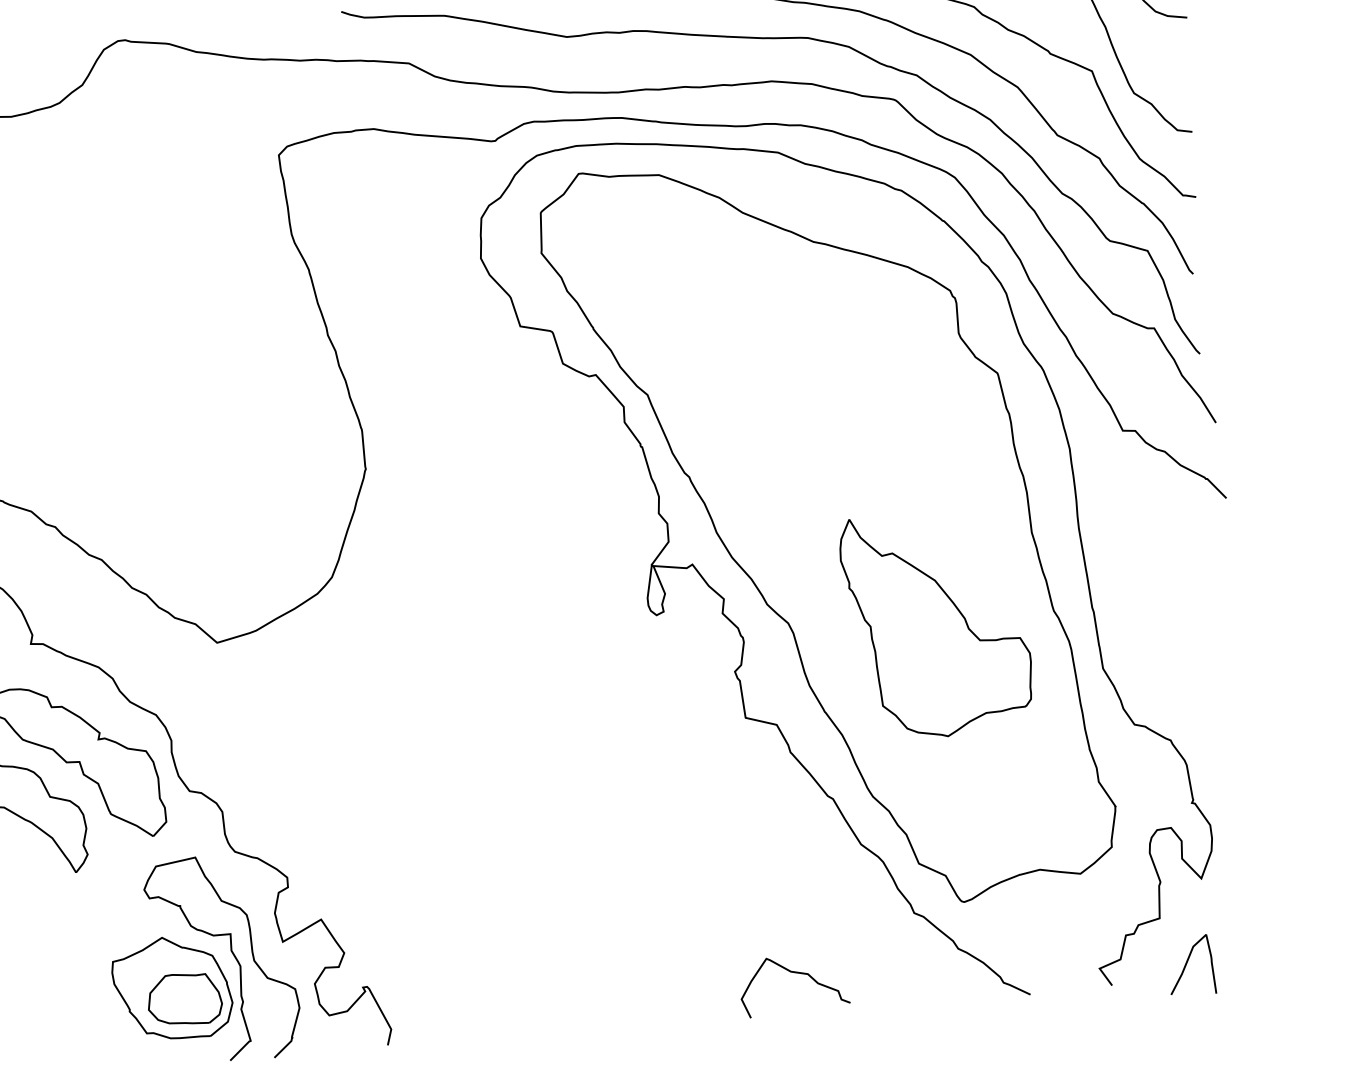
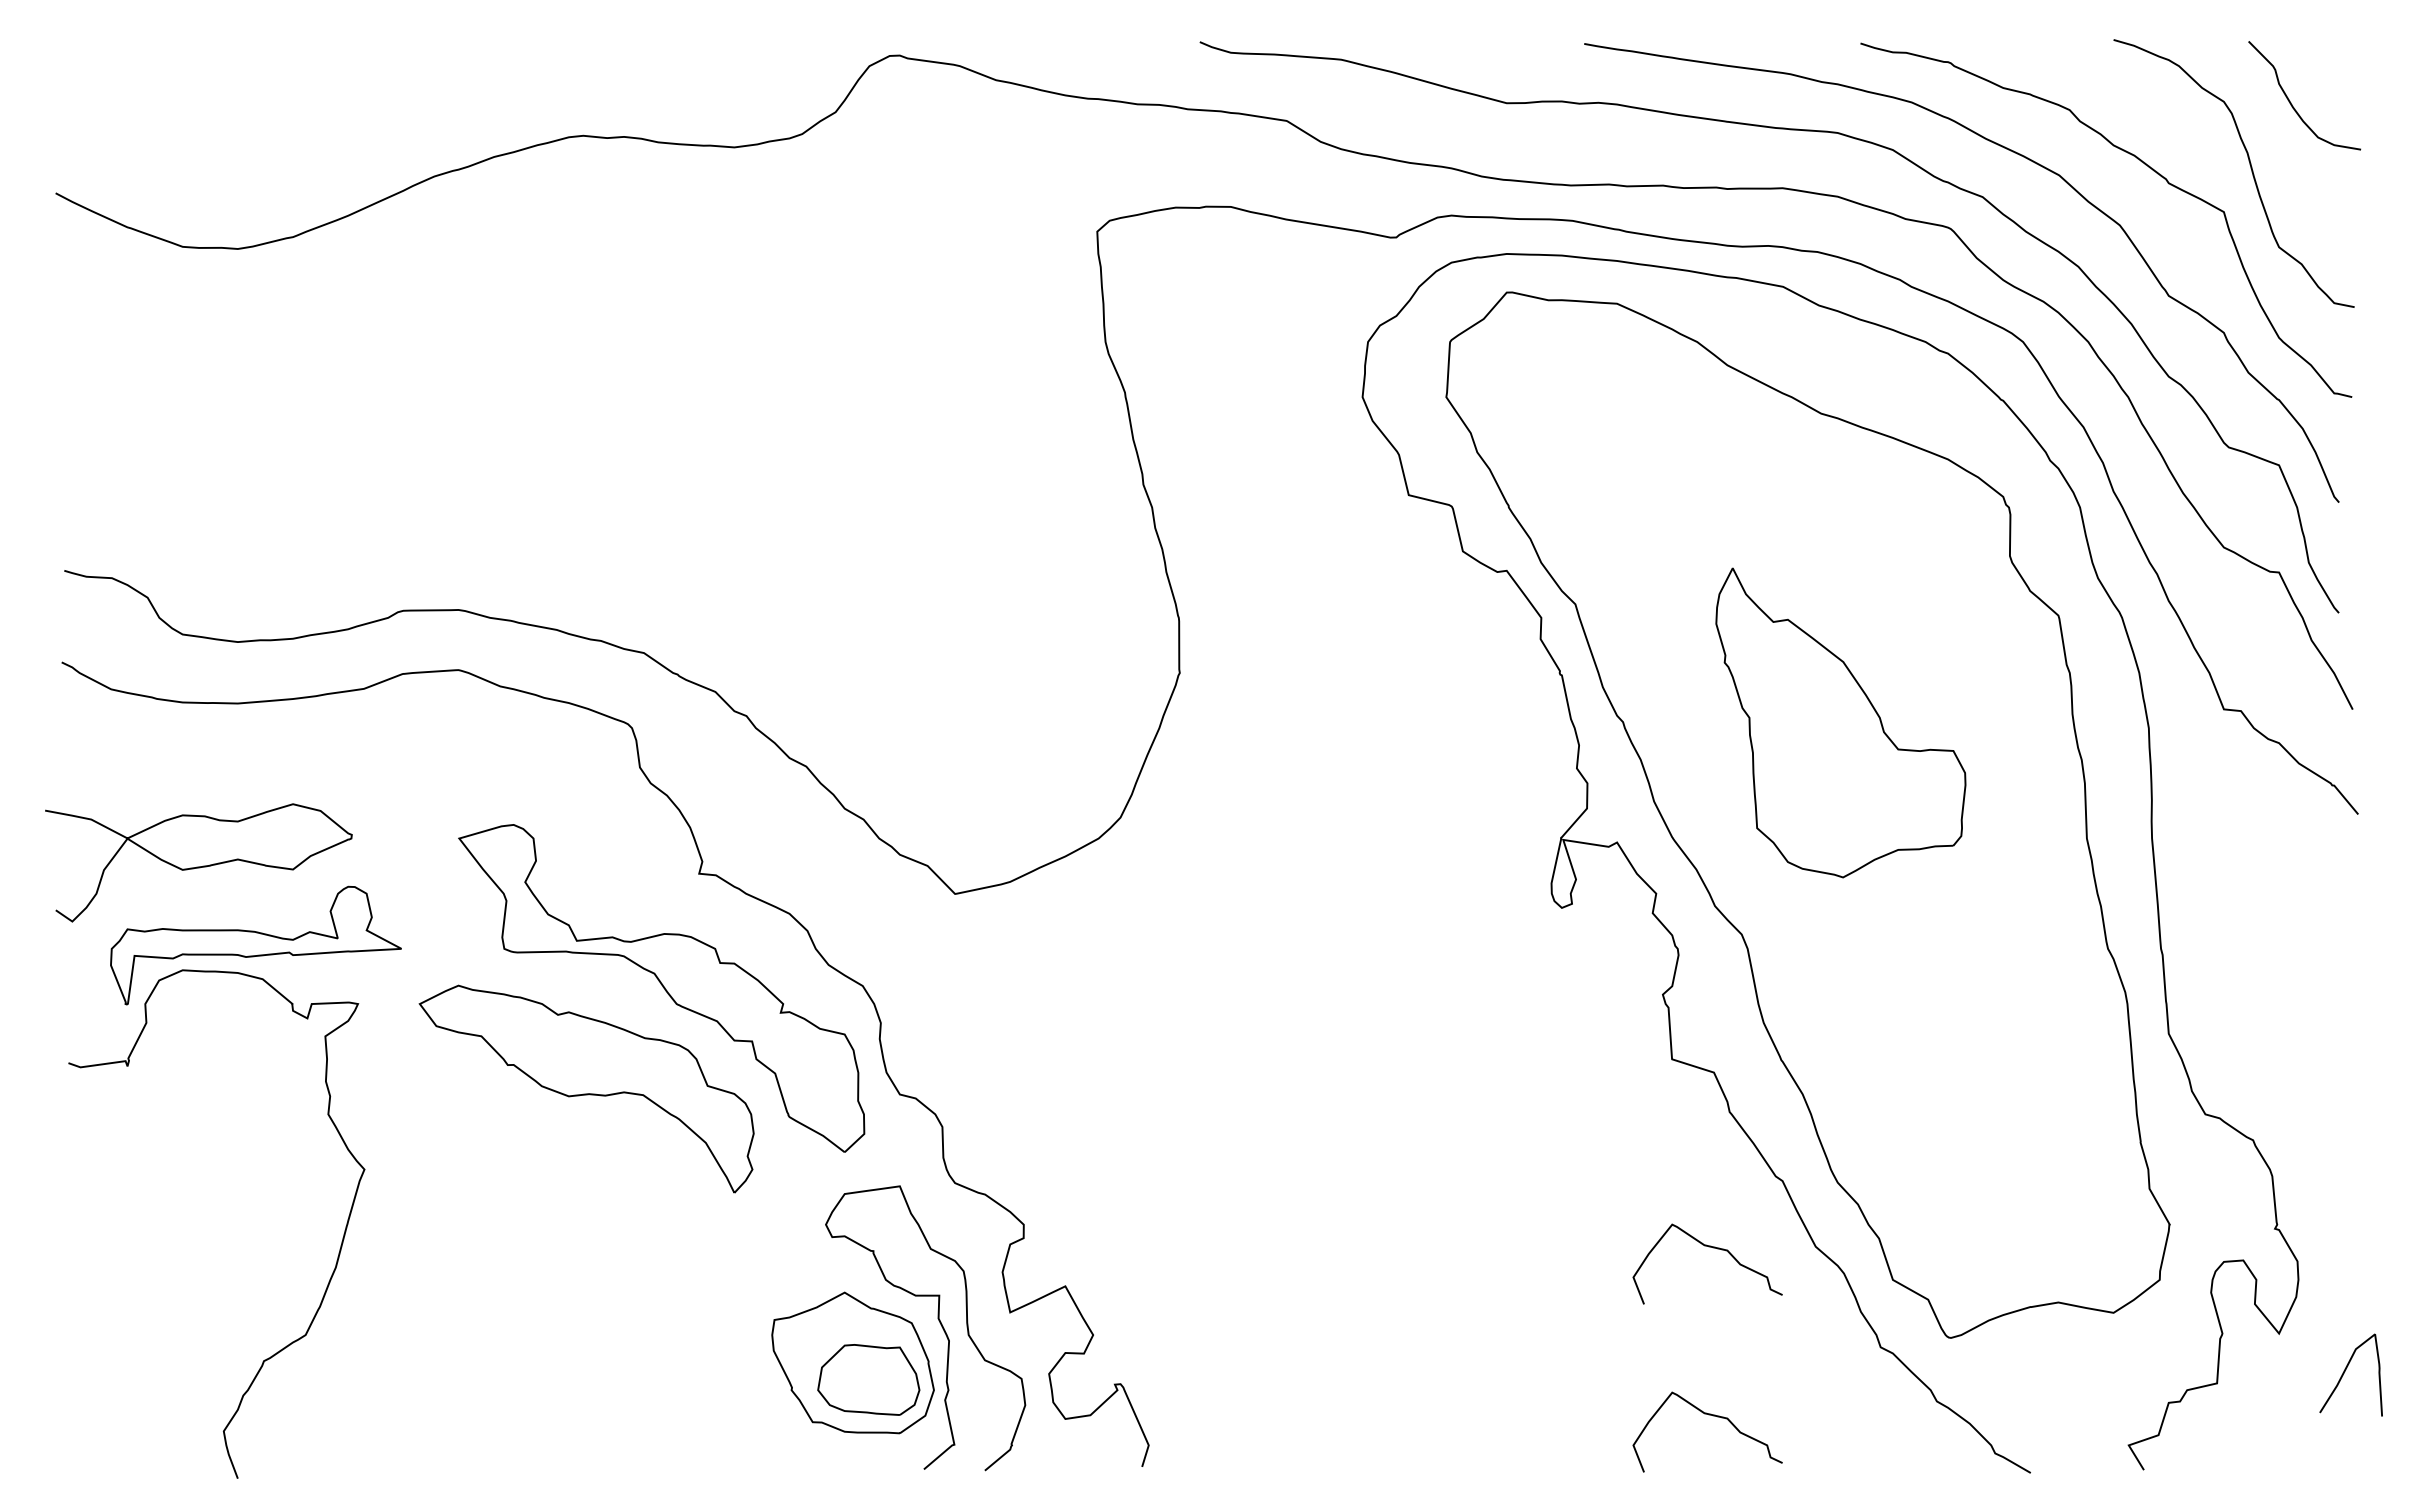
part: (936, 624) -> (1840, 722), moved
curve: (783, 851) -> (1708, 1247), added
curve: (1187, 963) -> (2345, 1371), moved

